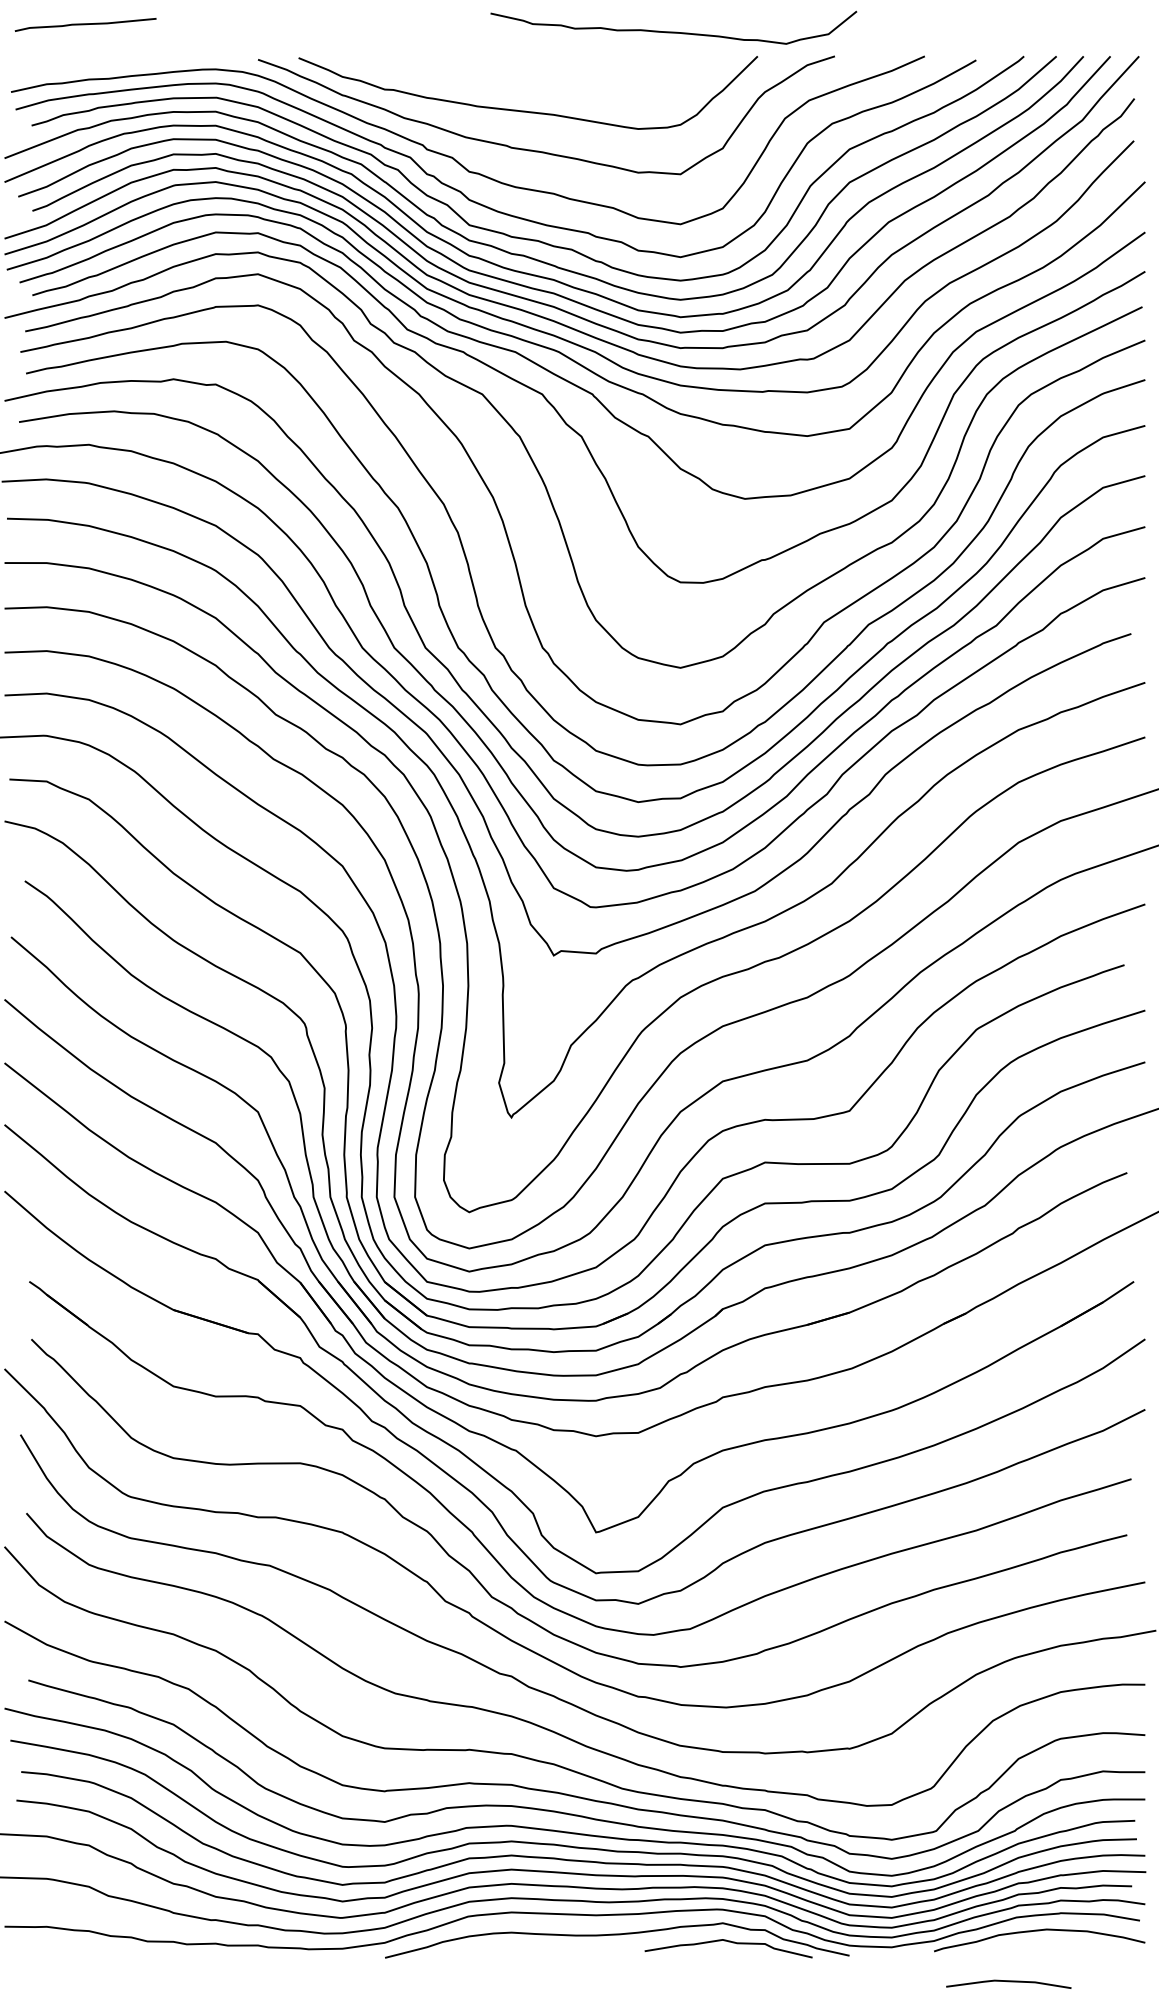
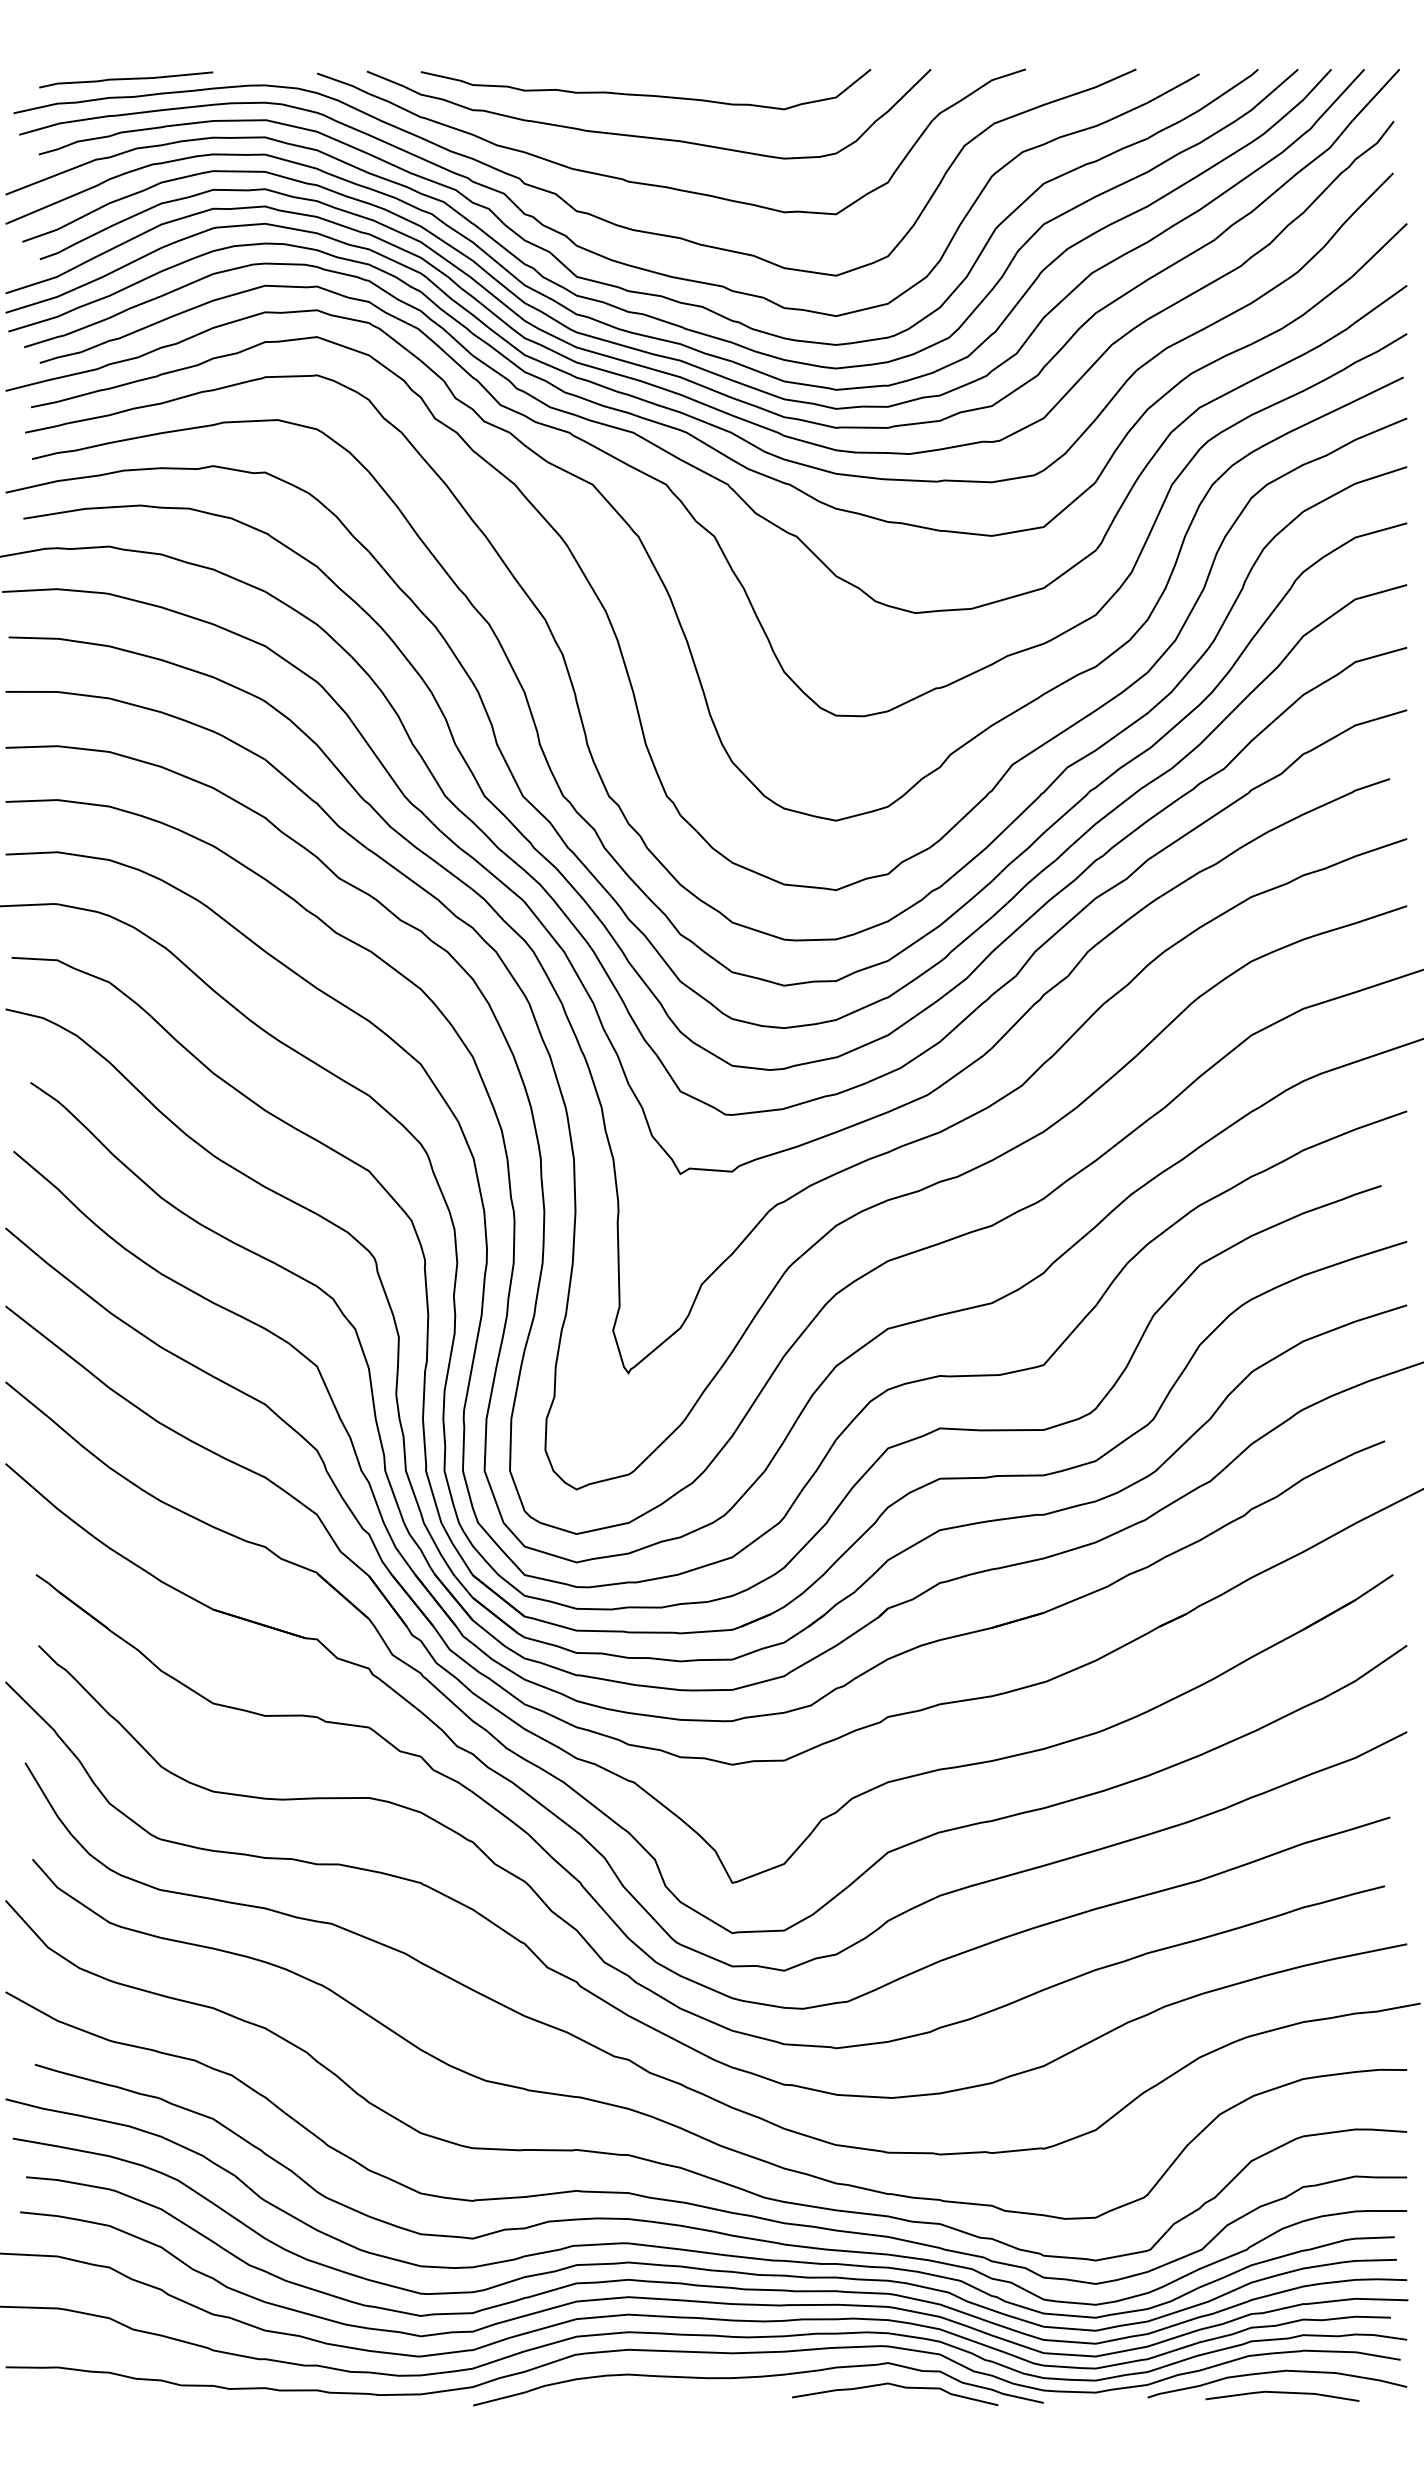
curve: (85, 24) -> (125, 79), moved
curve: (673, 31) -> (645, 94), moved
line: (1008, 1982) -> (1282, 2394), moved

